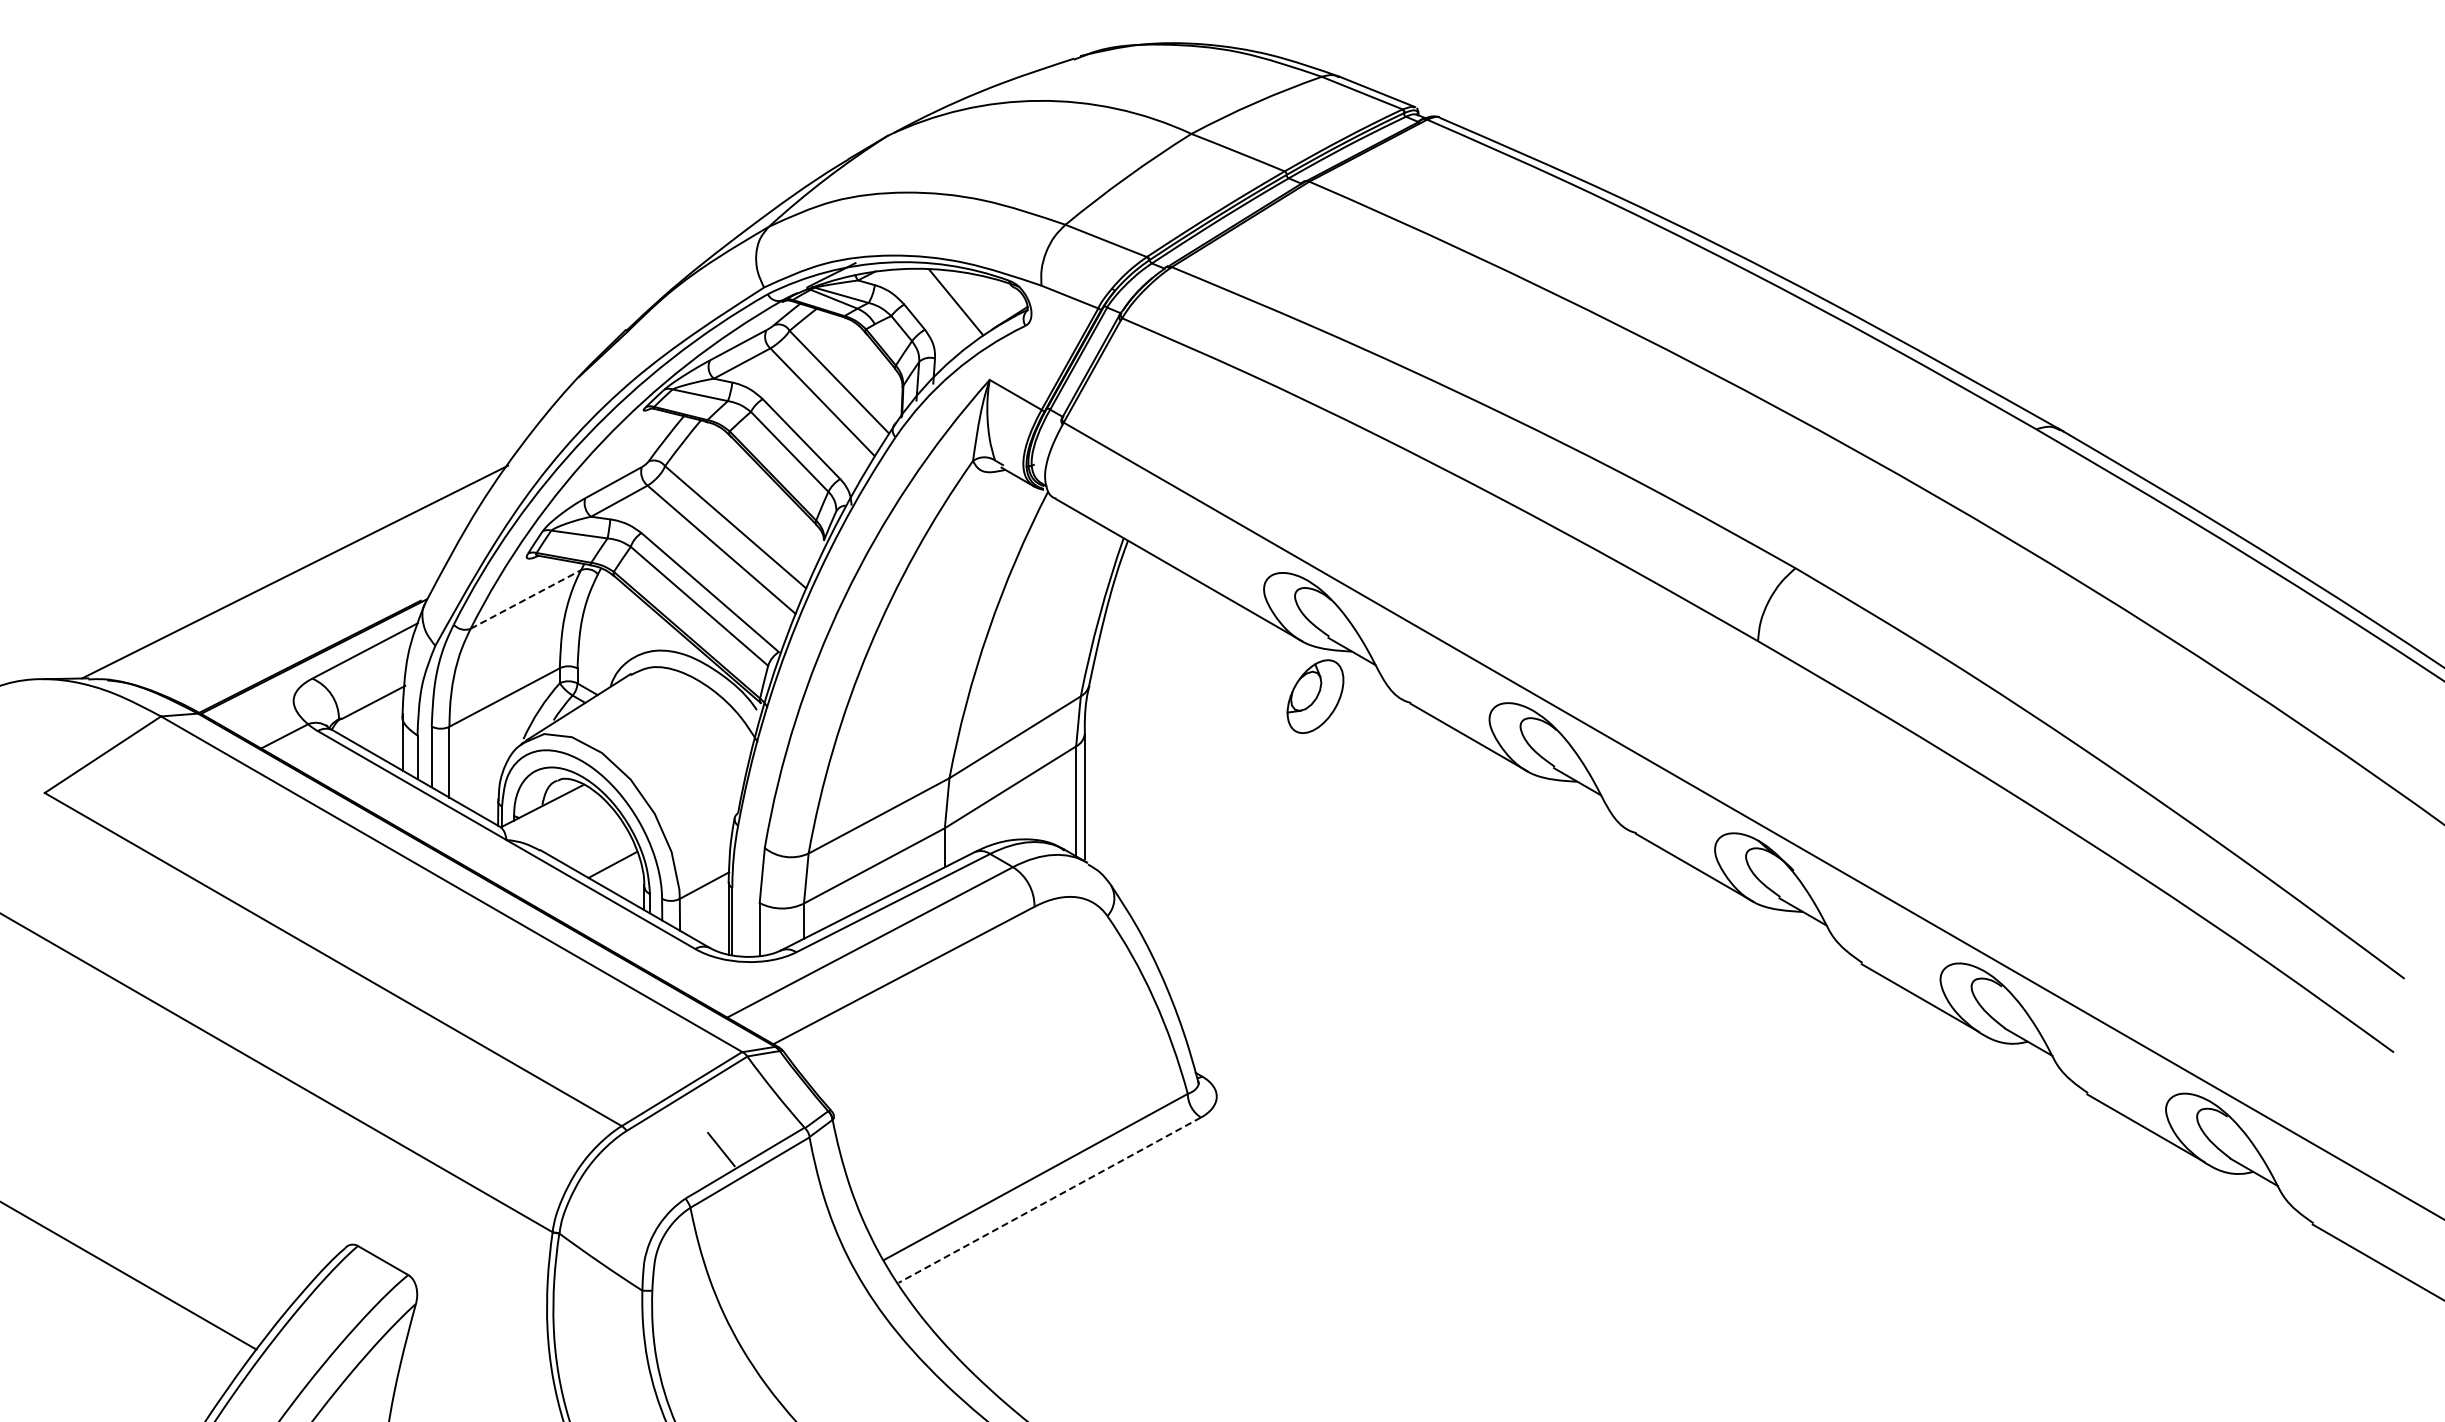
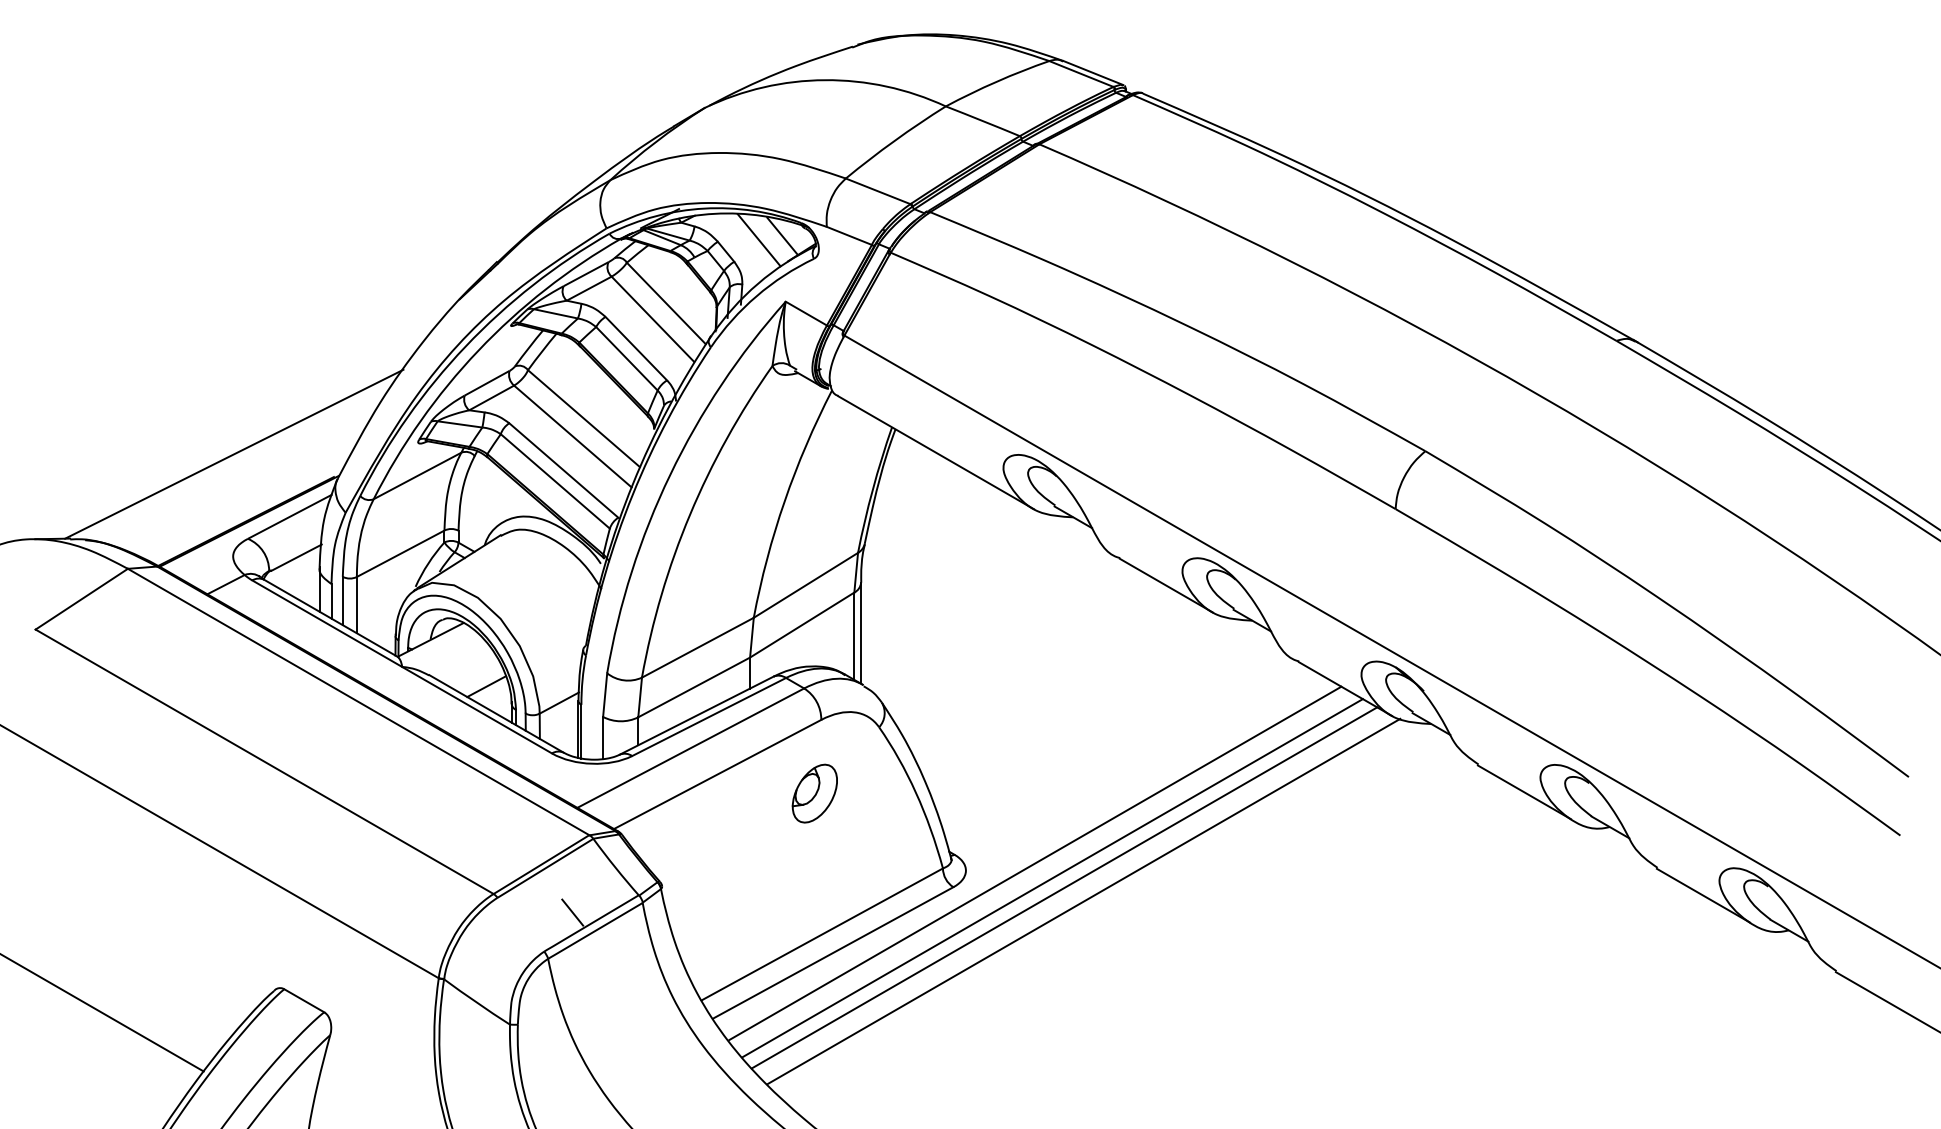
line: (985, 297) -> (782, 236), added
line: (525, 599) -> (417, 475), dashed -> solid
part: (1315, 696) -> (814, 793), moved
line: (1303, 1086) -> (1034, 862), added
line: (1325, 1105) -> (1052, 877), added
line: (1340, 1118) -> (1064, 887), added
line: (1365, 1135) -> (1084, 901), added
line: (1049, 1200) -> (833, 953), dashed -> solid

